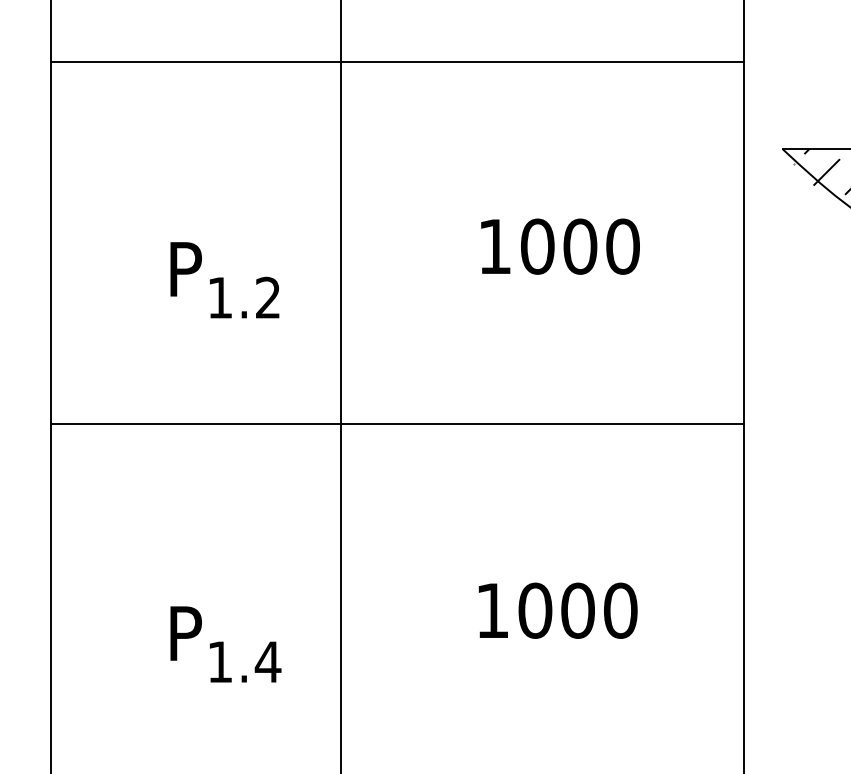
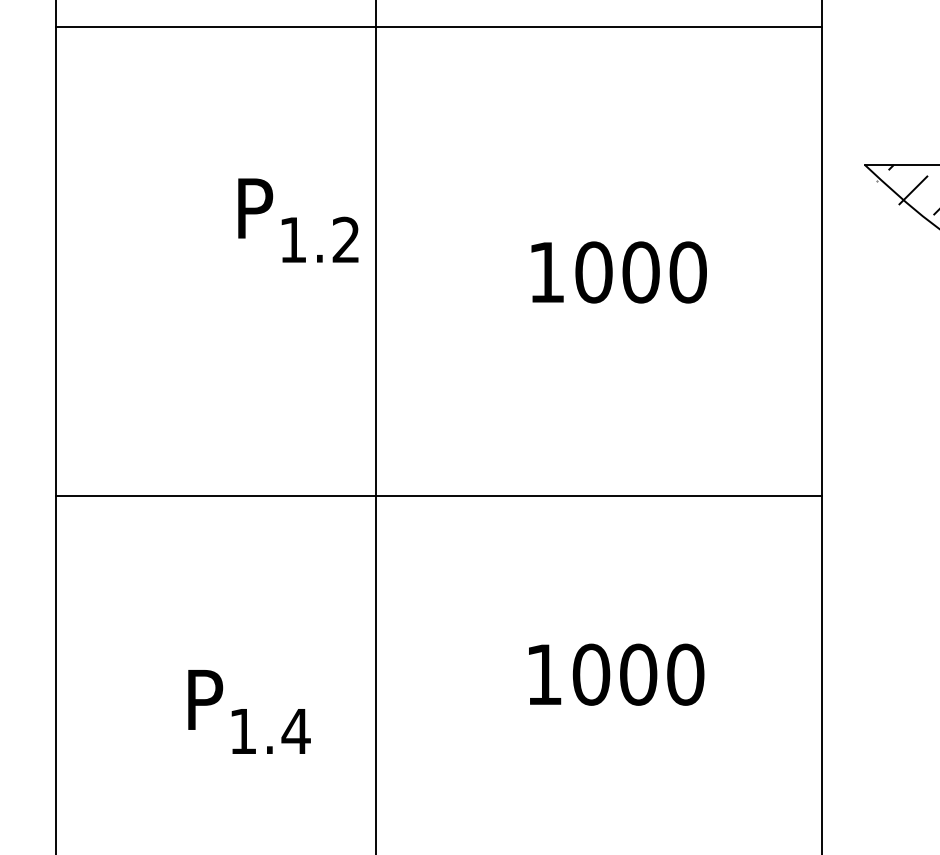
line: (396, 62) -> (438, 27), moved
text: (225, 280) -> (298, 220), moved
line: (396, 424) -> (438, 495), moved

